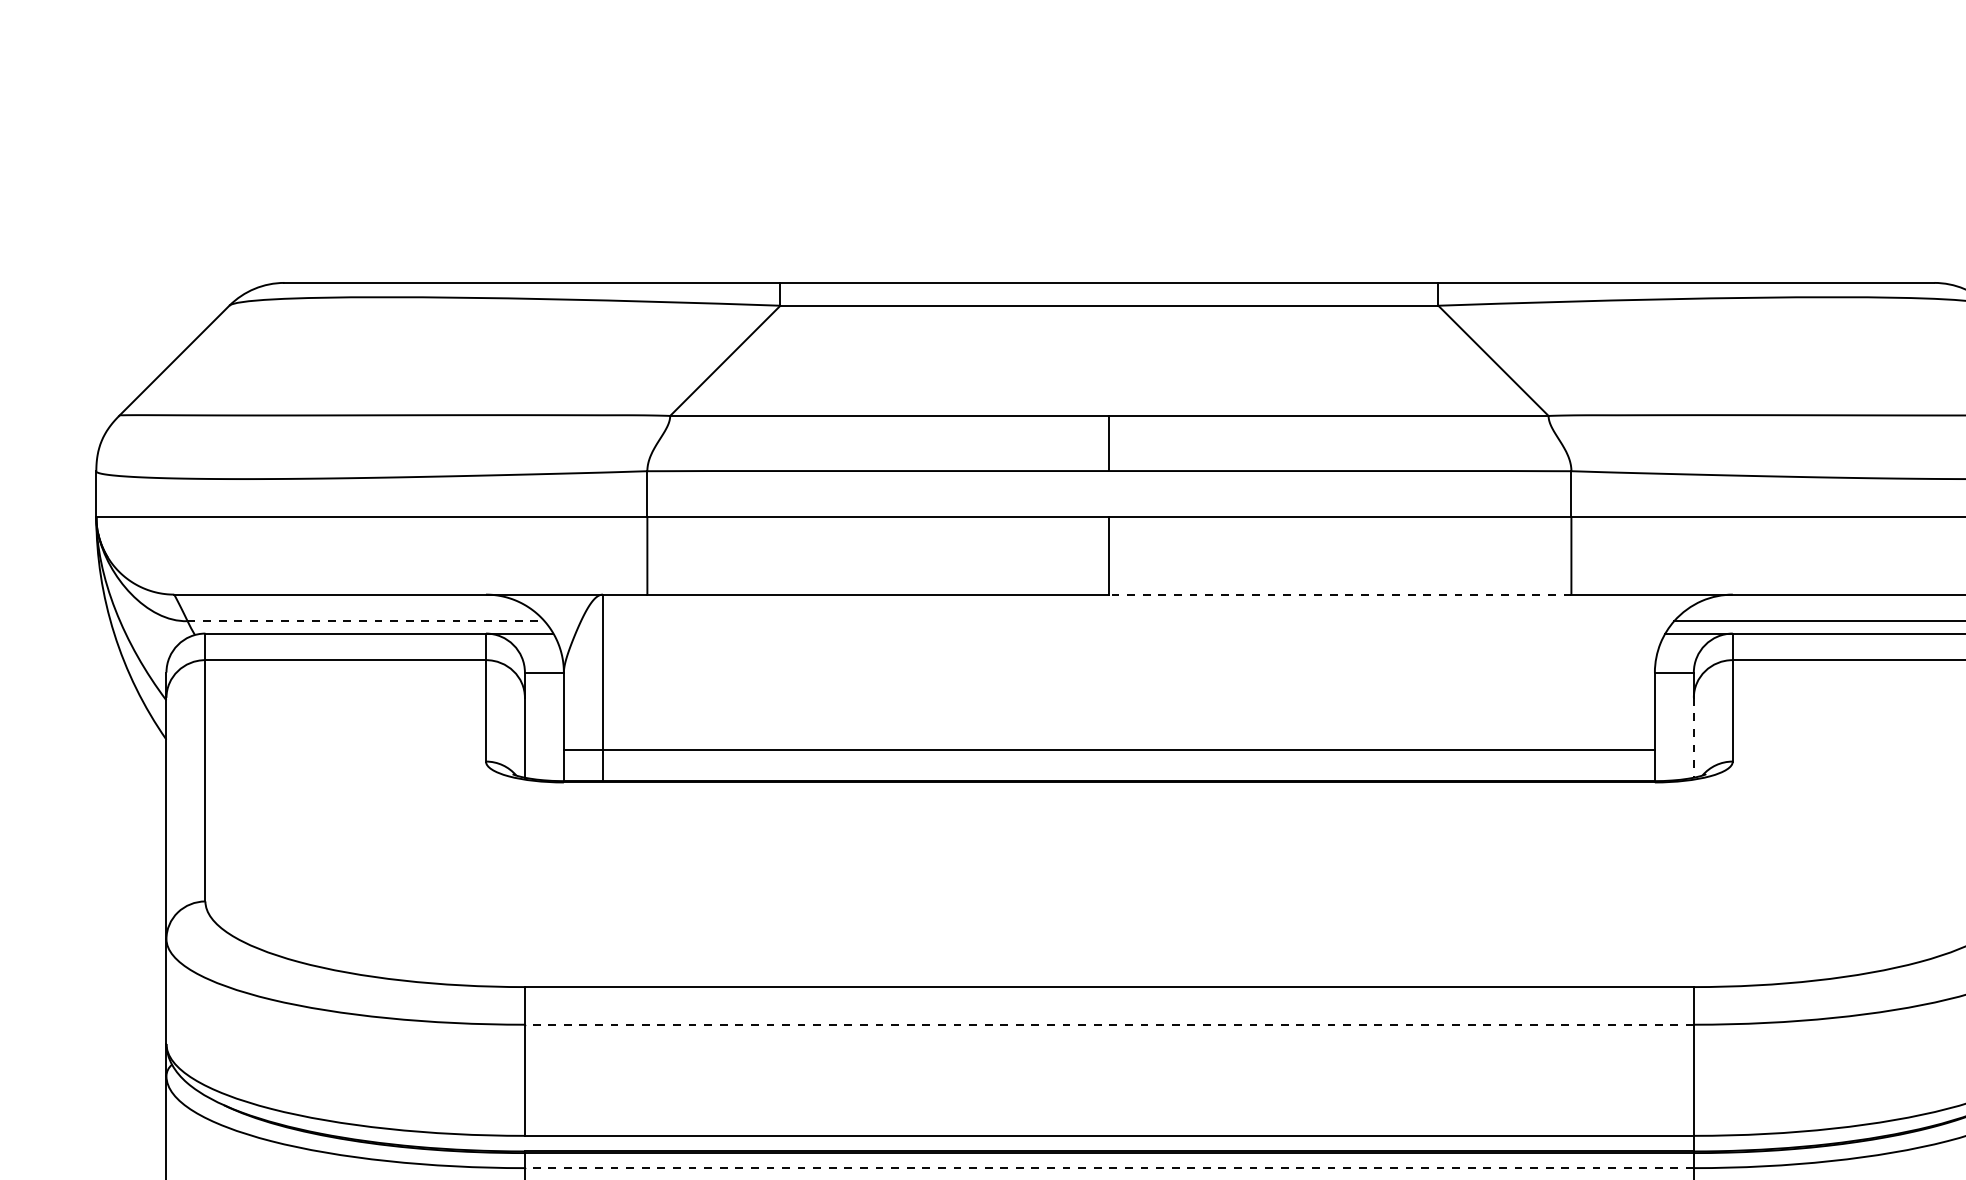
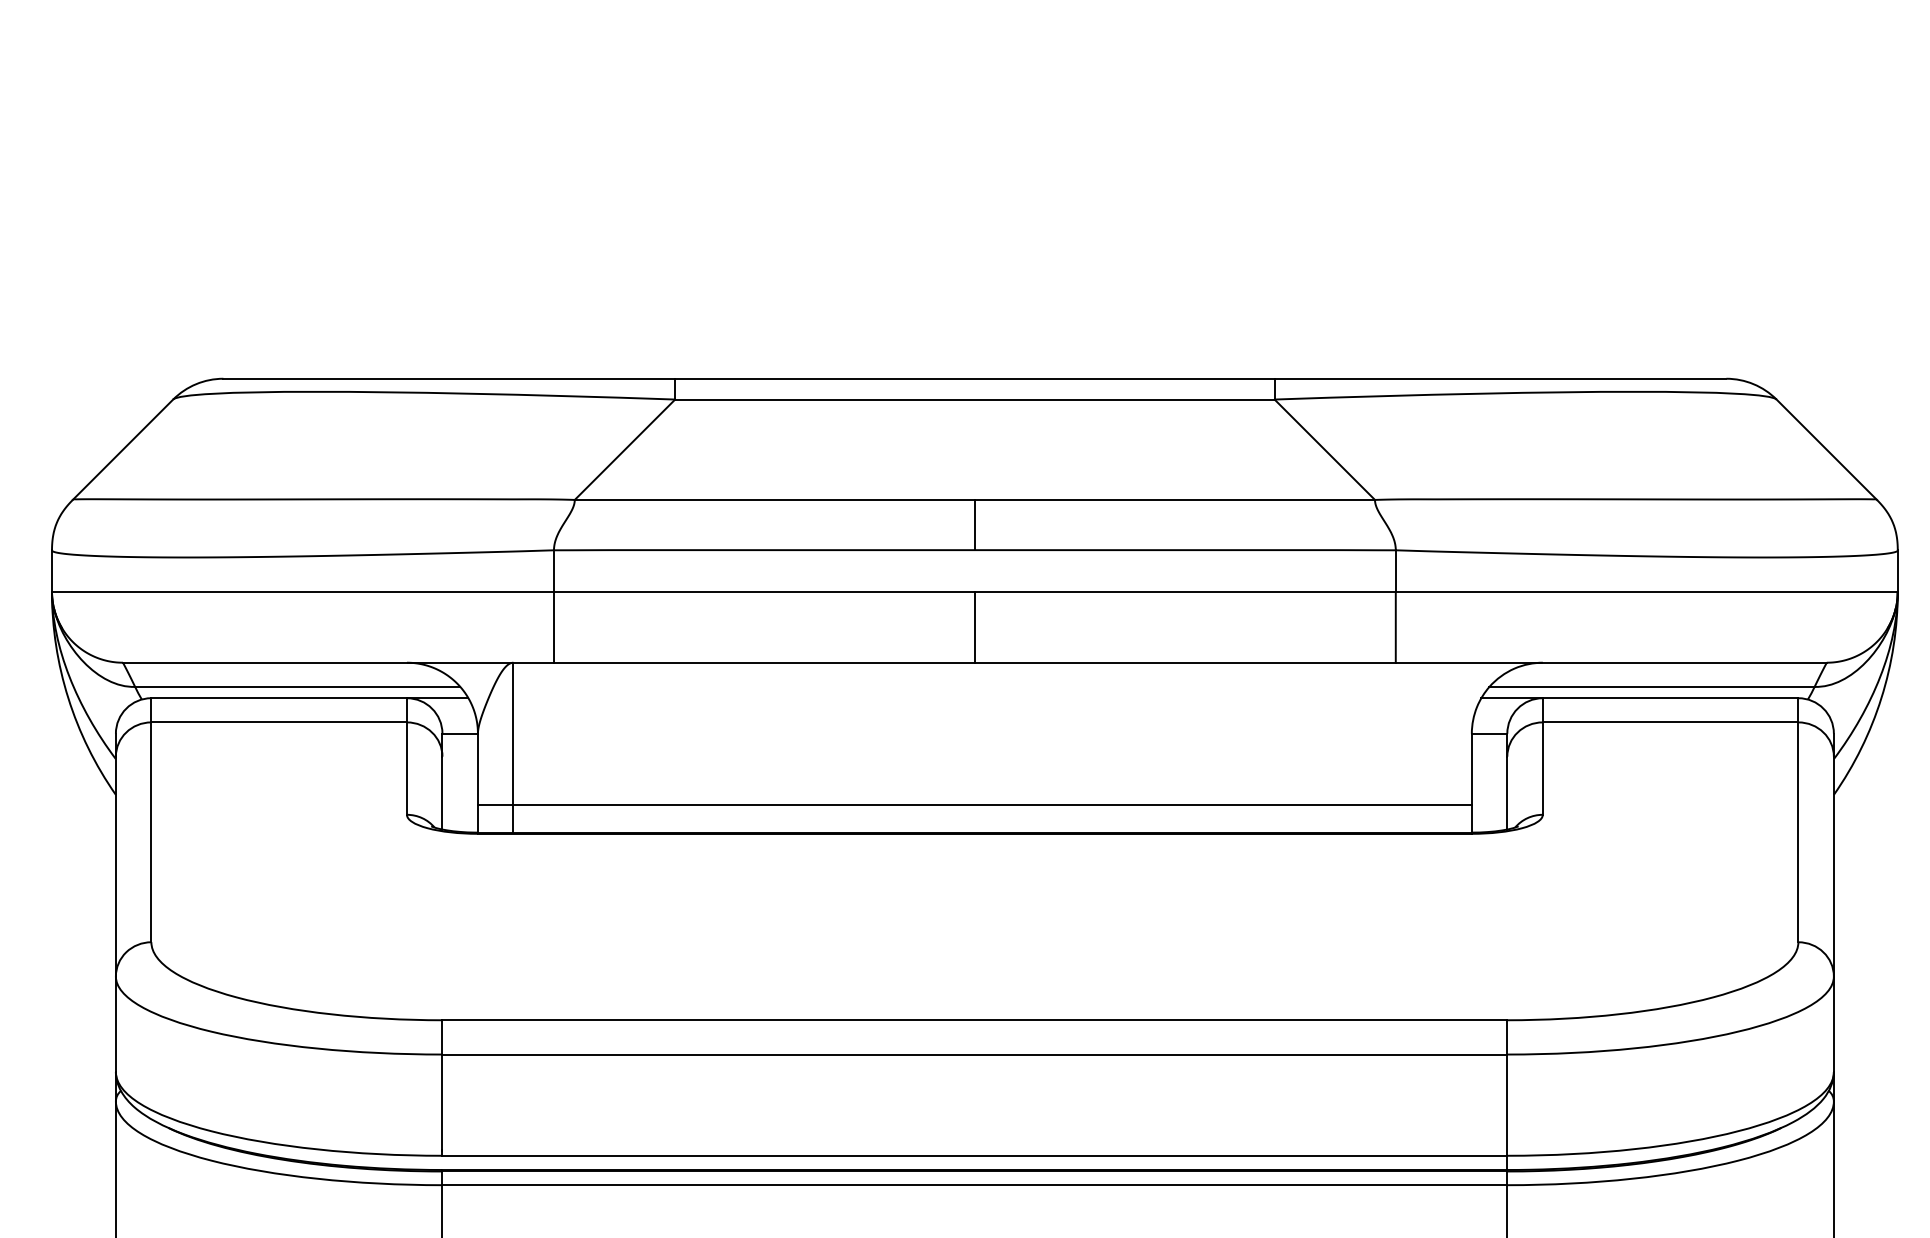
line: (1339, 594) -> (1184, 662), dashed -> solid
line: (365, 620) -> (297, 686), dashed -> solid
line: (1694, 738) -> (1507, 793), dashed -> solid
line: (1108, 1024) -> (974, 1054), dashed -> solid
line: (1108, 1168) -> (974, 1185), dashed -> solid

